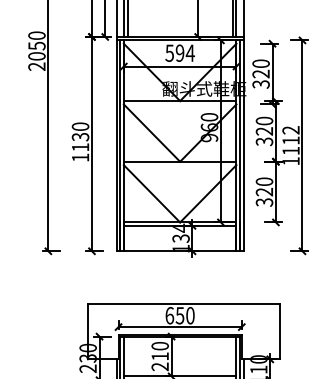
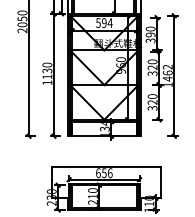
text: (260, 73) -> (150, 34), 320 -> 390
text: (290, 144) -> (167, 75), 1112 -> 1462
text: (190, 314) -> (110, 172), 650 -> 656

